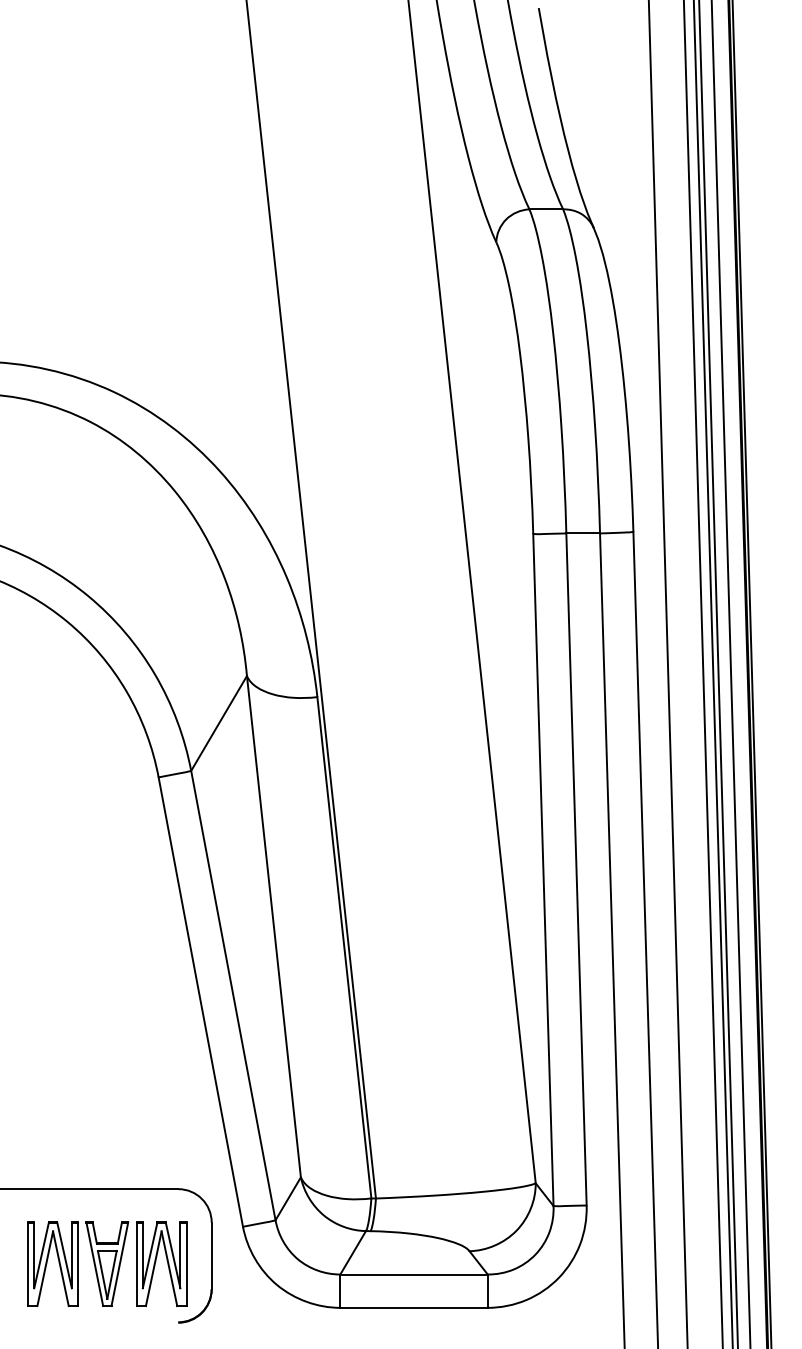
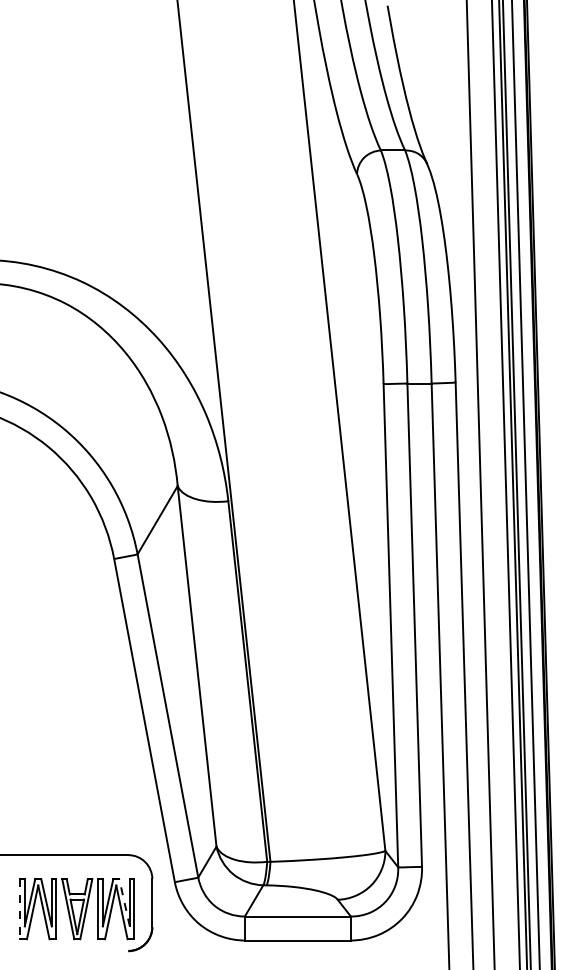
line: (173, 1255) -> (124, 902), solid -> dashed
line: (28, 1264) -> (20, 909), solid -> dashed

